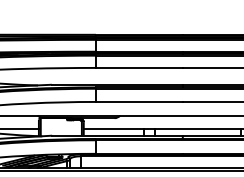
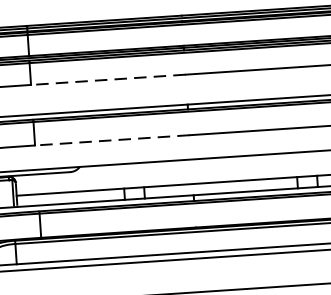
line: (138, 67) -> (106, 79), solid -> dashed
line: (138, 101) -> (110, 139), solid -> dashed

